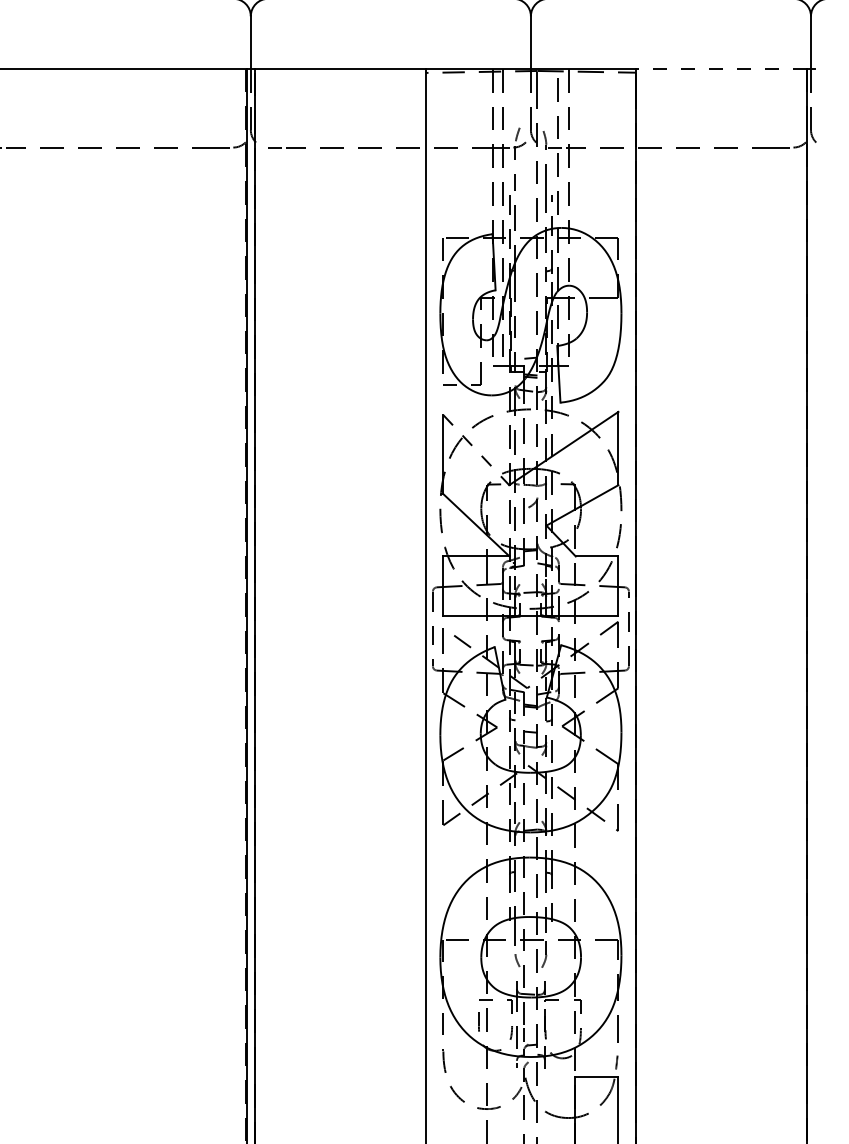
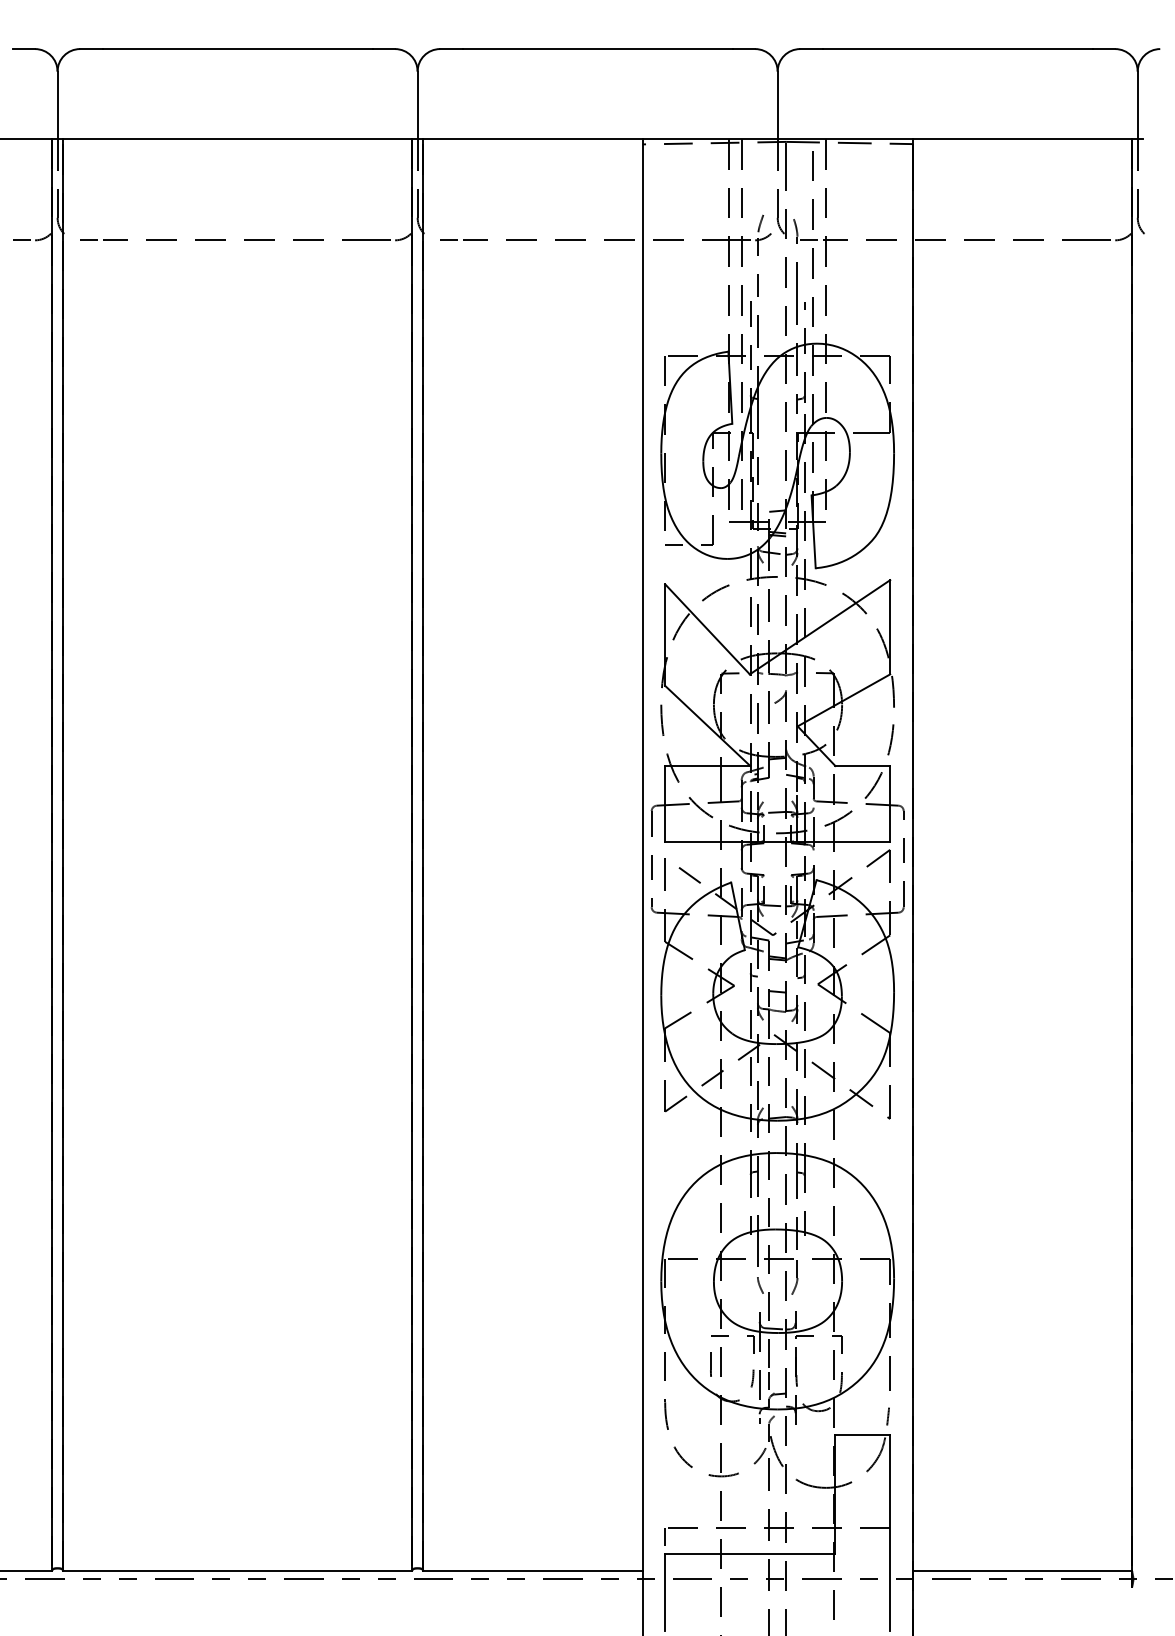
line: (721, 69) -> (1022, 139), dashed -> solid
line: (476, 450) -> (707, 629), dashed -> solid

